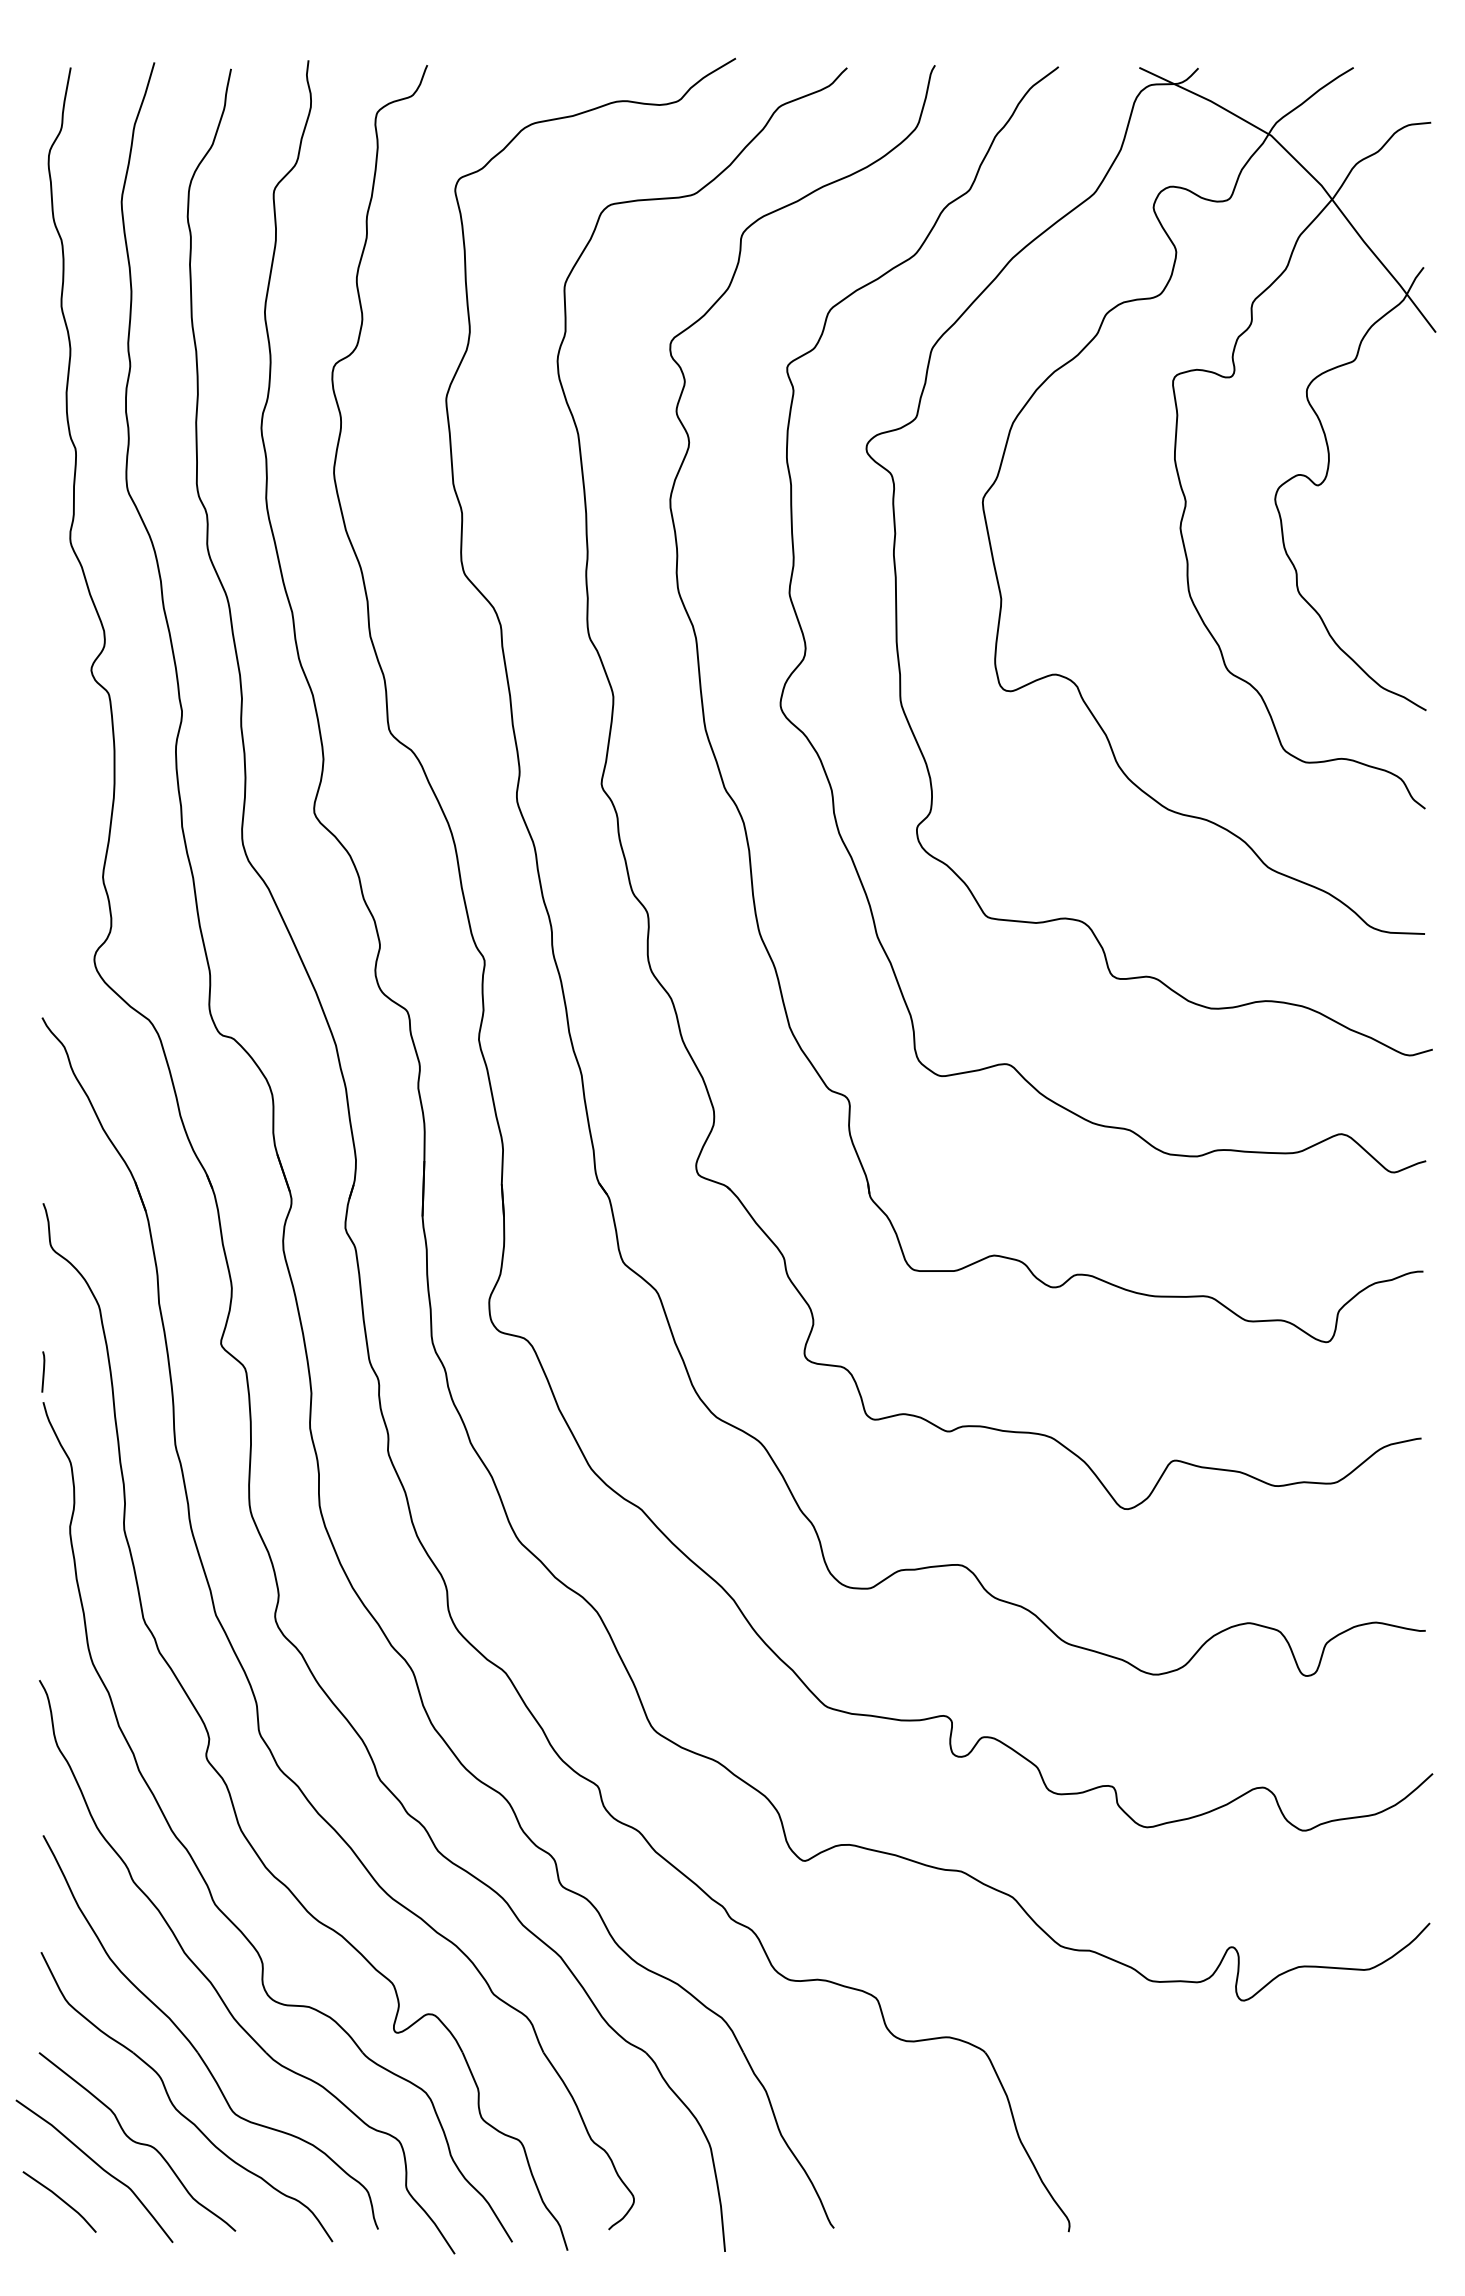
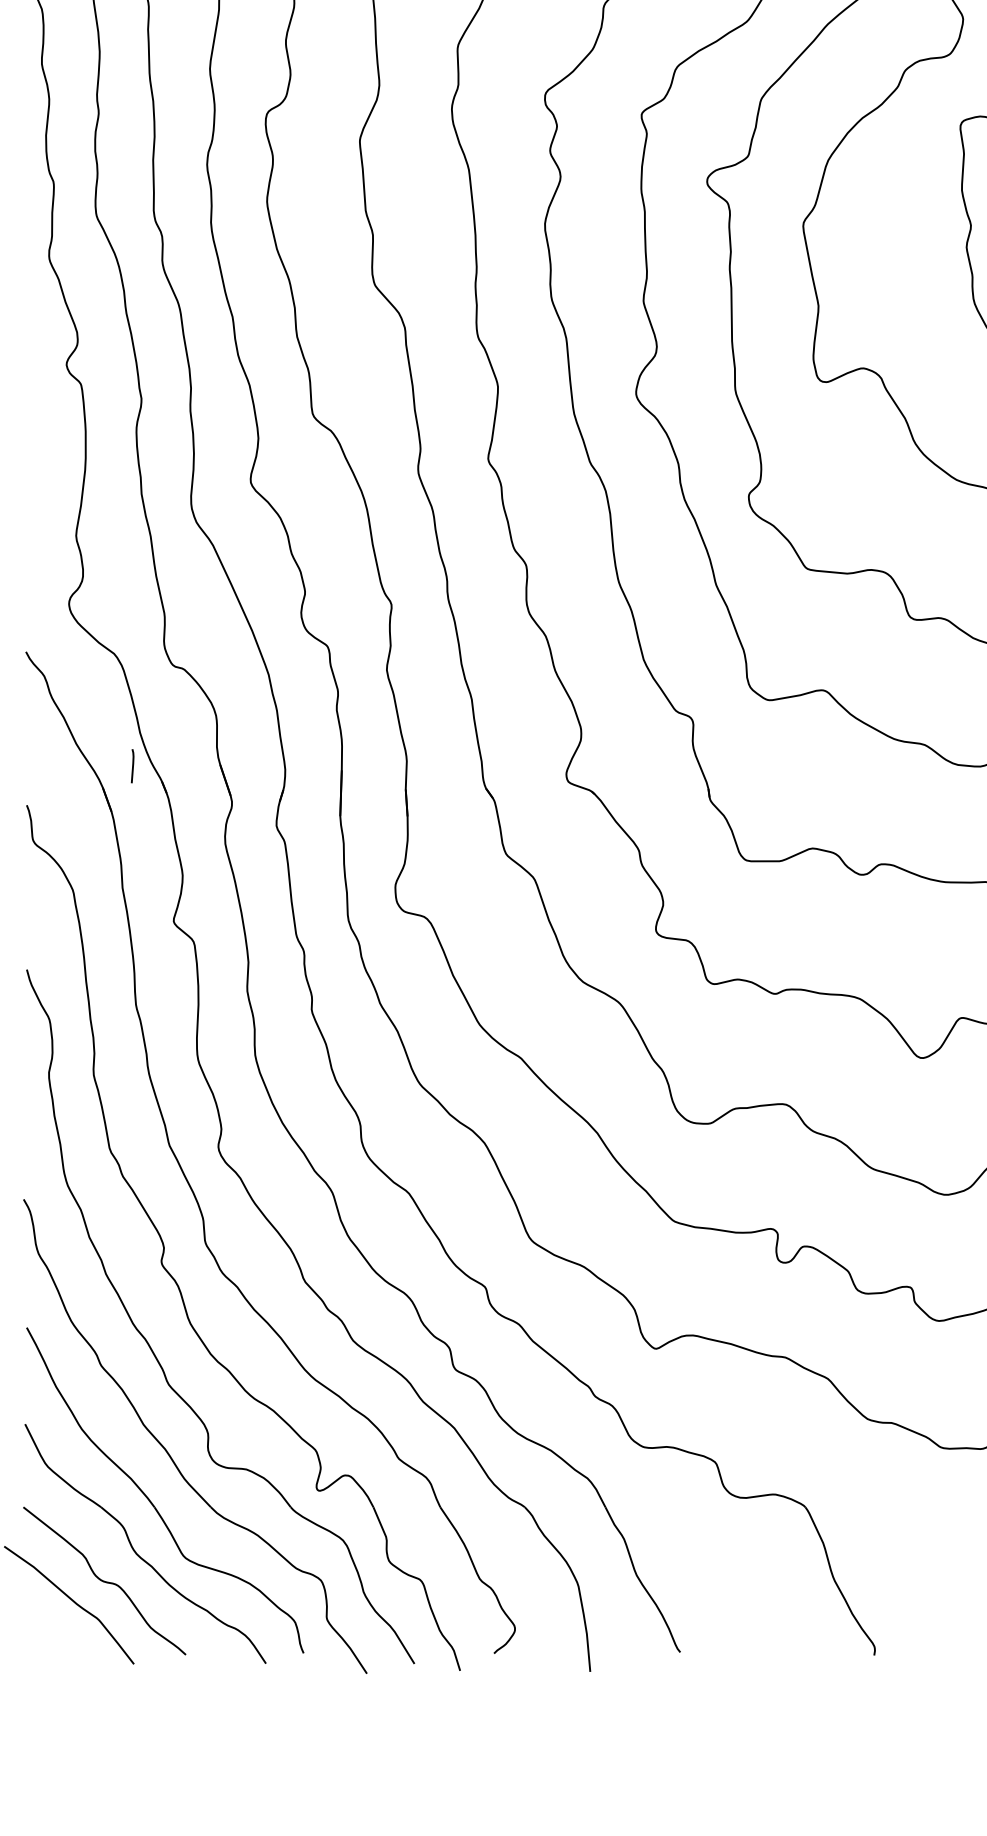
line: (43, 1371) -> (132, 765), moved
line: (59, 2199) -> (40, 1628), removed

